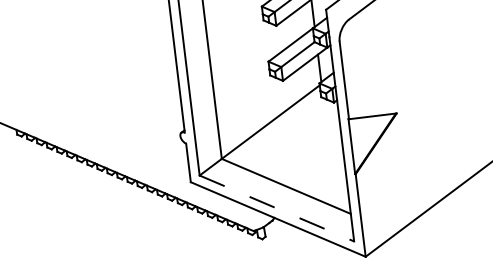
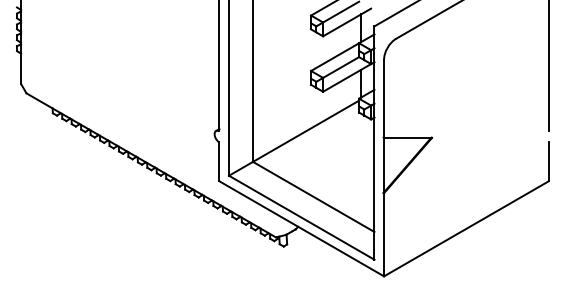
line: (276, 208) -> (301, 217), dashed -> solid

